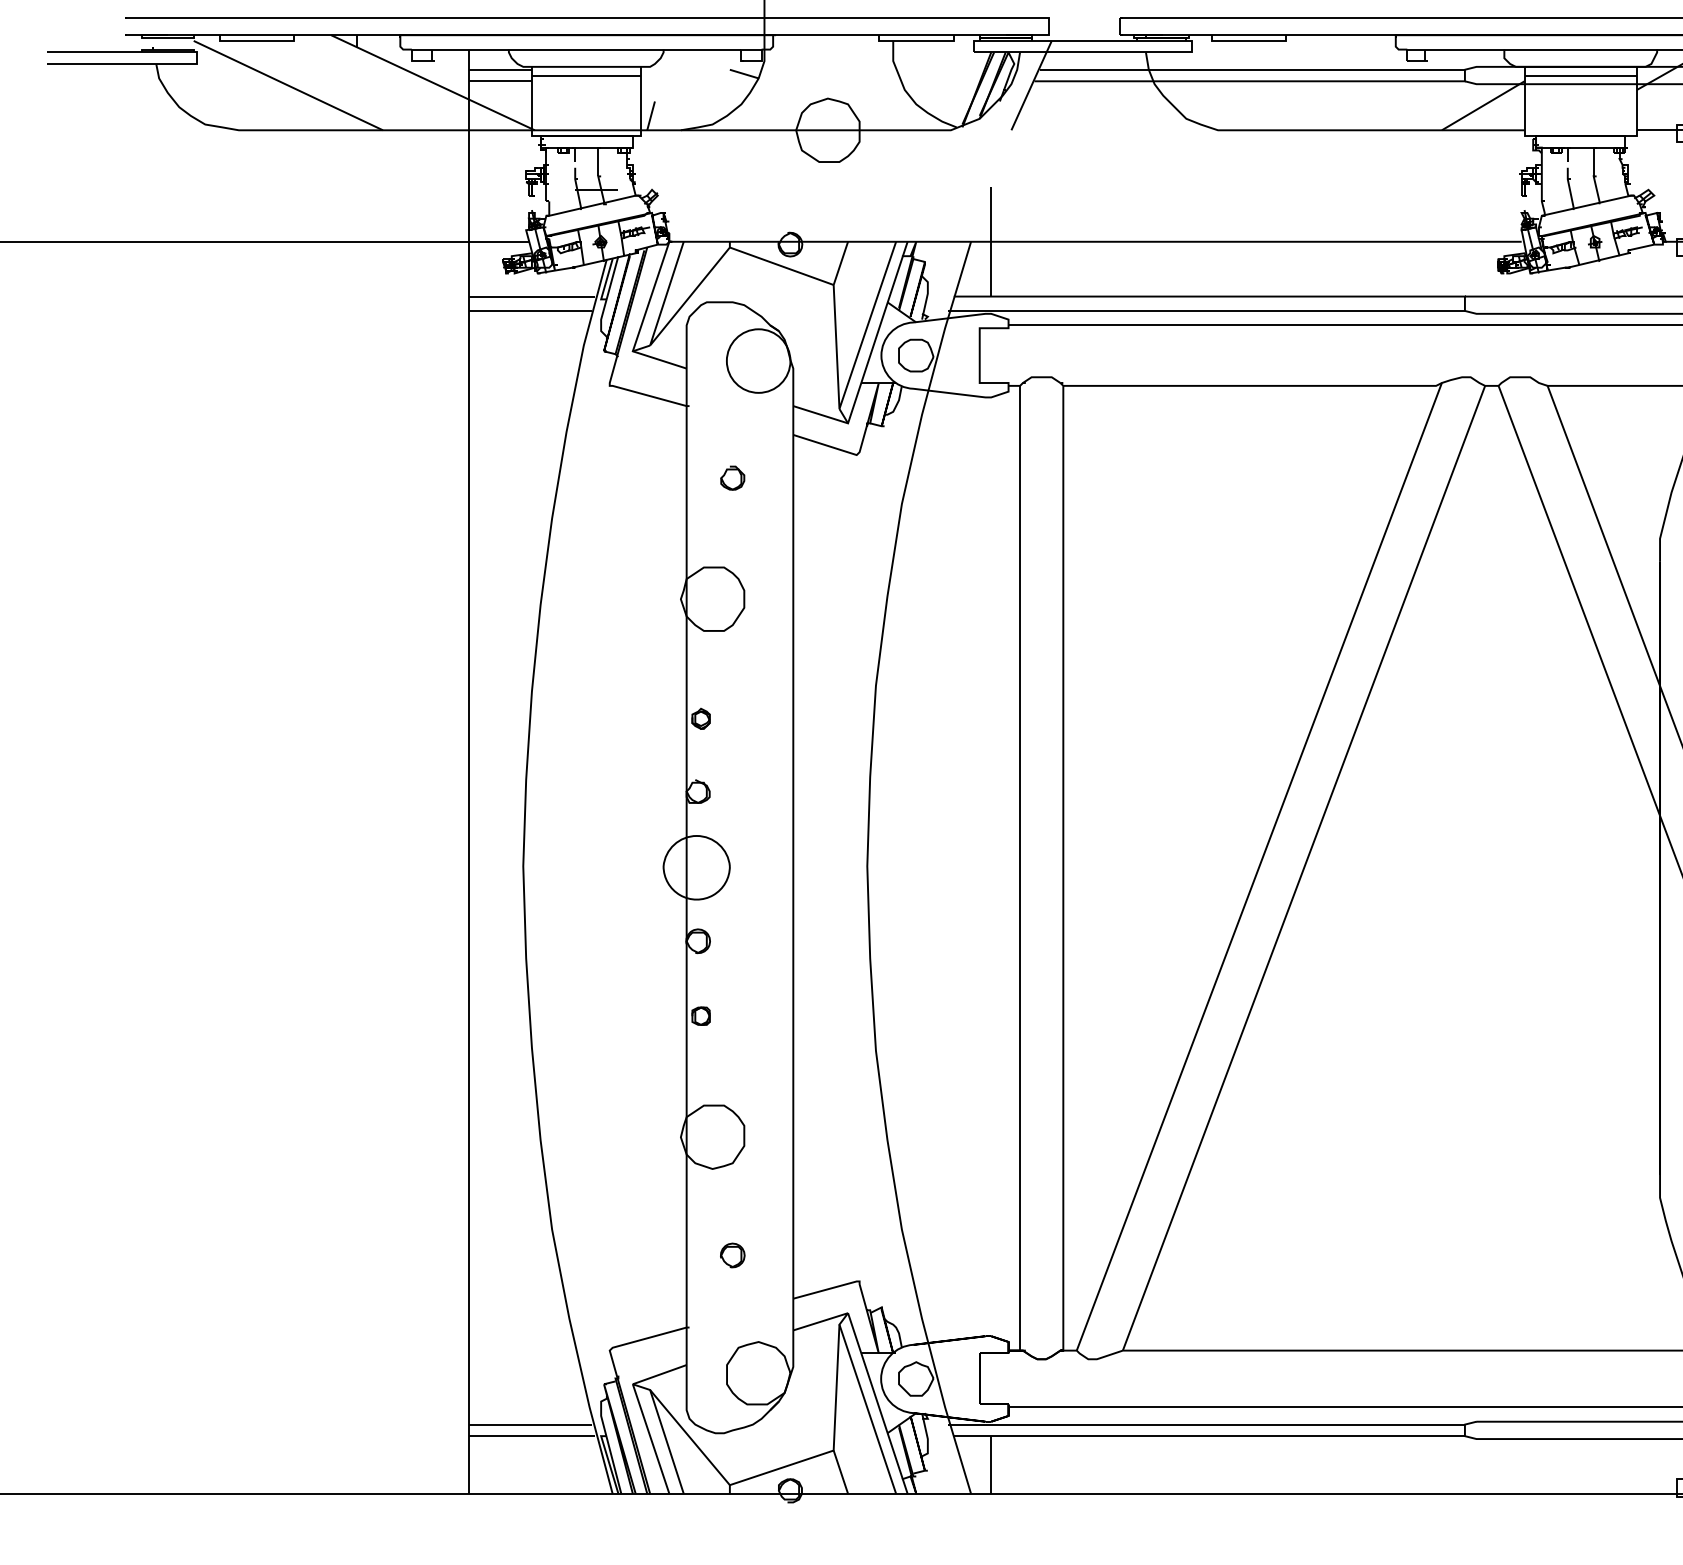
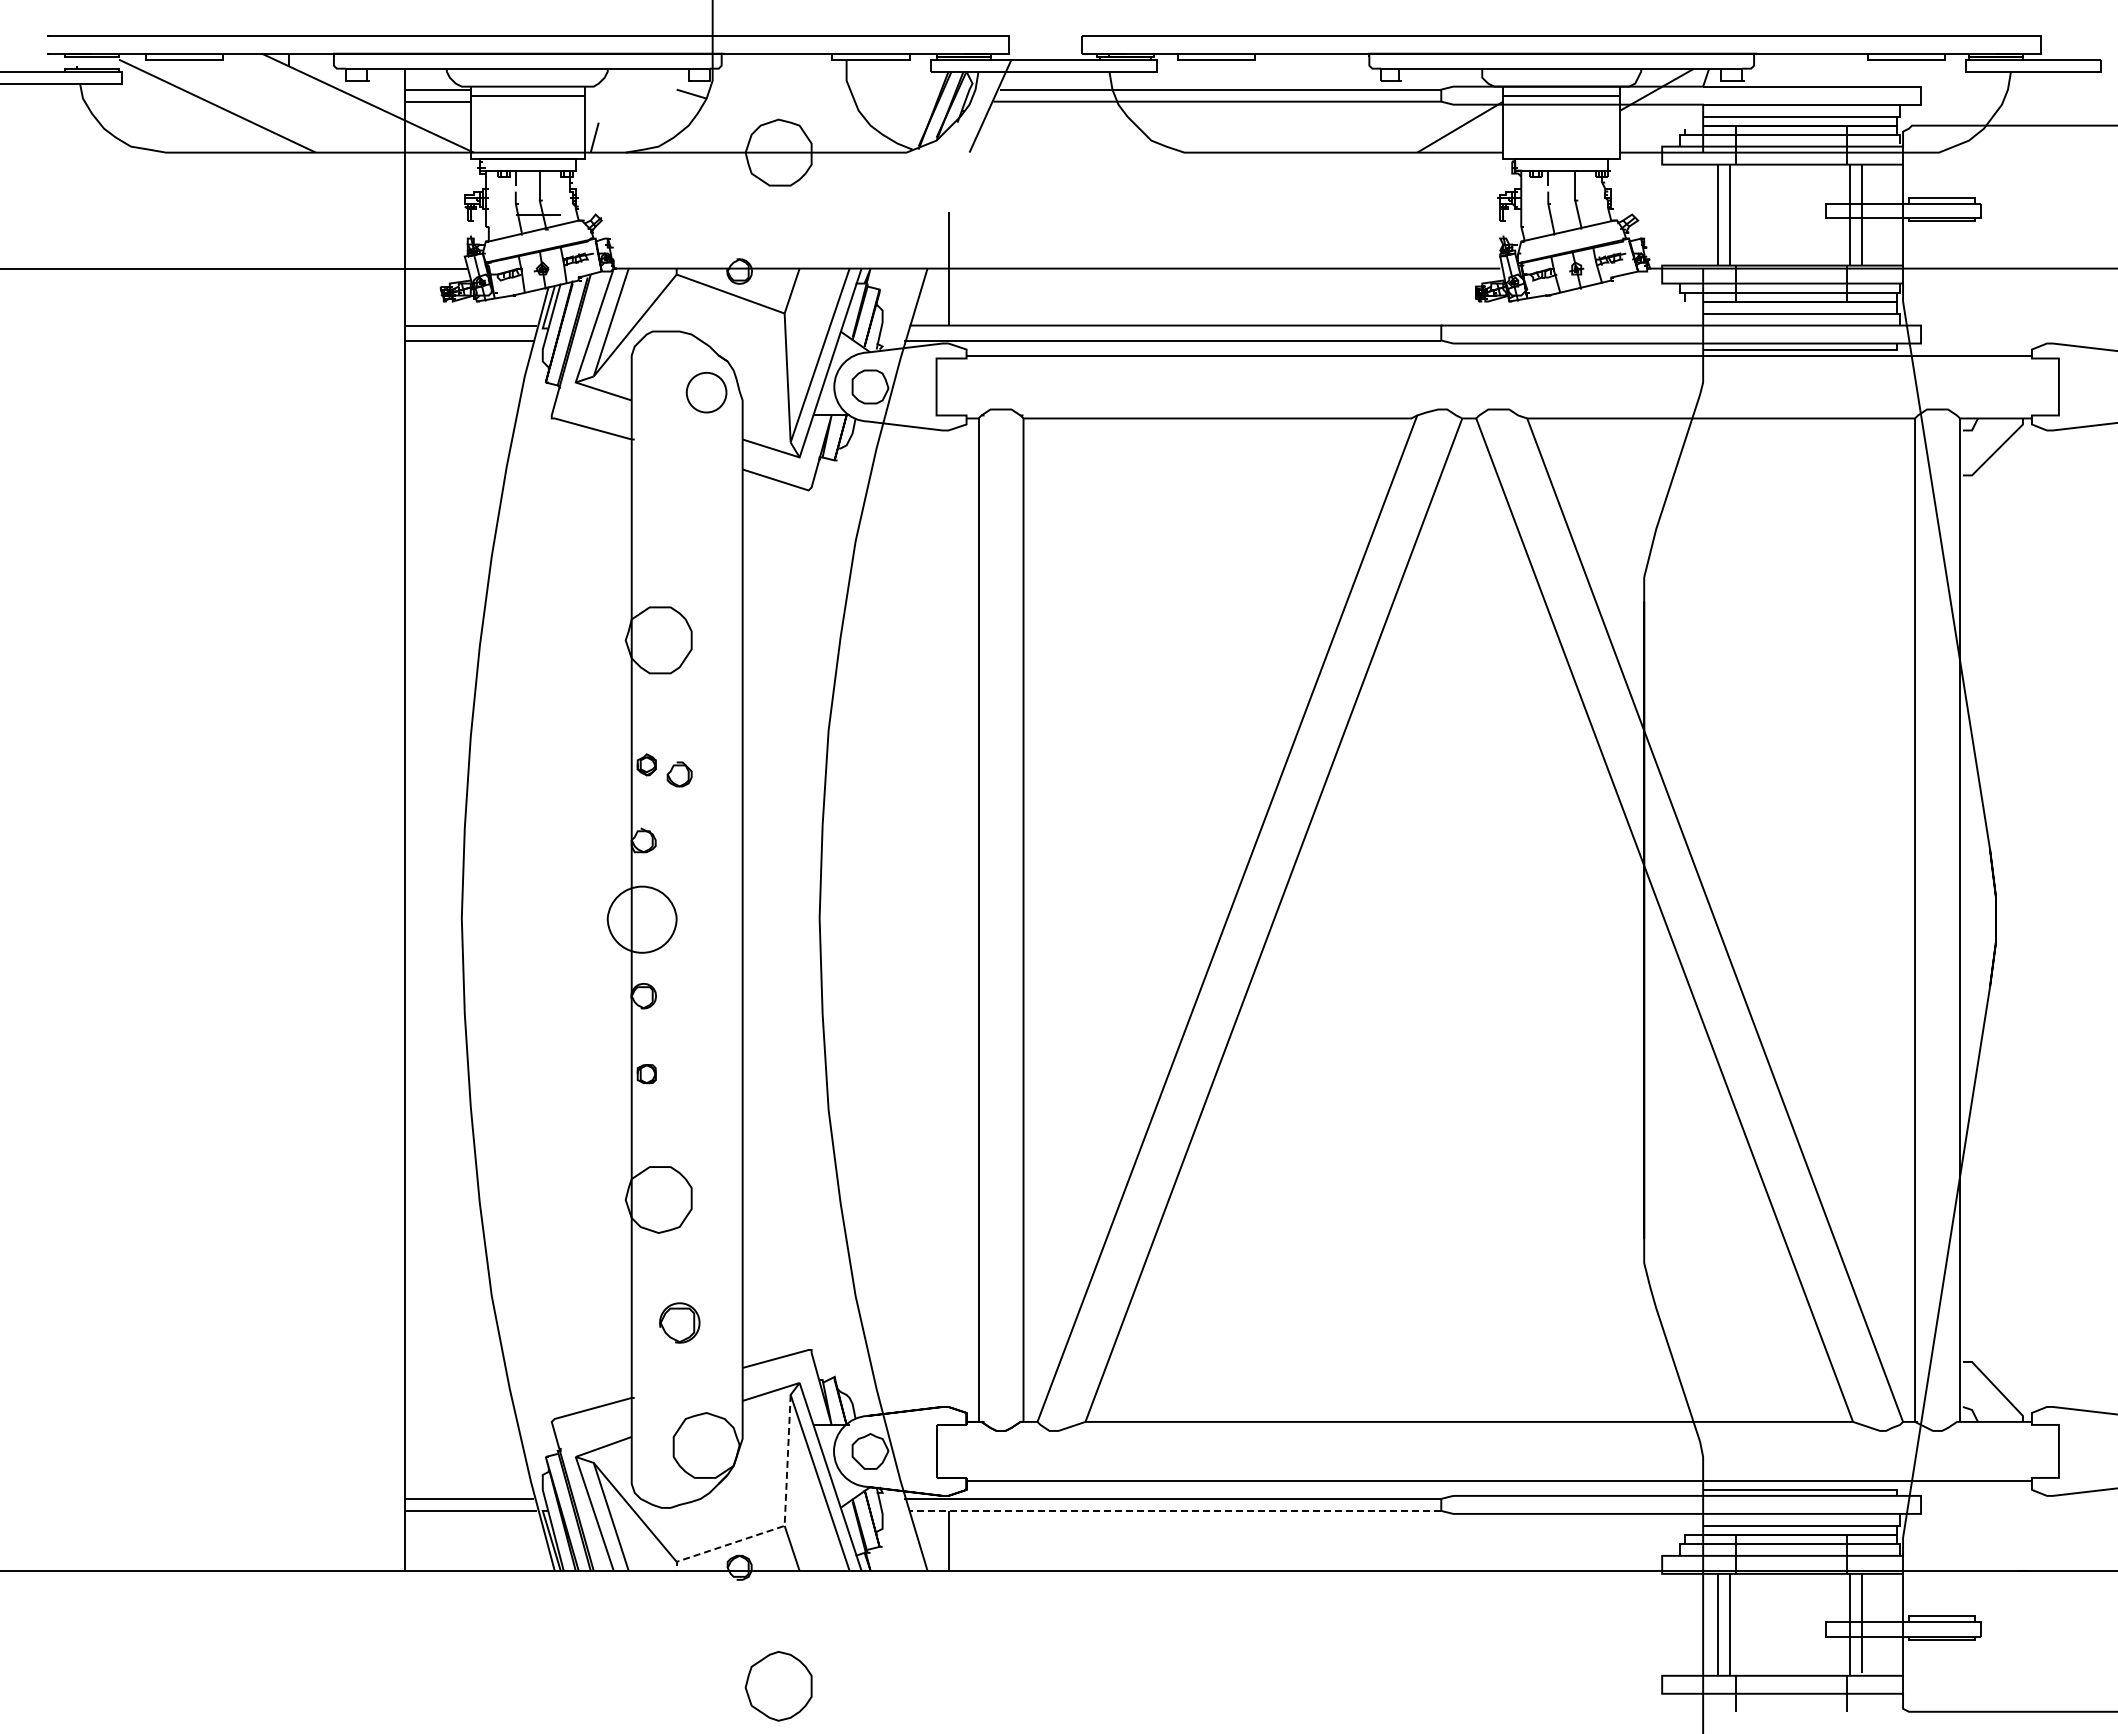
circle: (758, 360) -> (706, 392), size x0.6
part: (732, 478) -> (679, 774), moved
part: (732, 1255) -> (679, 1322), size x1.6
line: (1209, 1435) -> (1175, 1510), solid -> dashed
line: (833, 1447) -> (784, 1522), solid -> dashed

